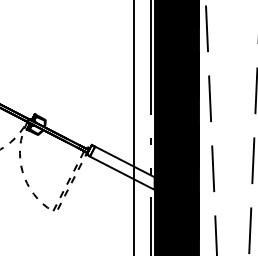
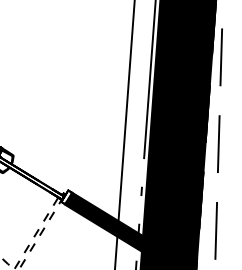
fill: (122, 167) -> (104, 221), added

